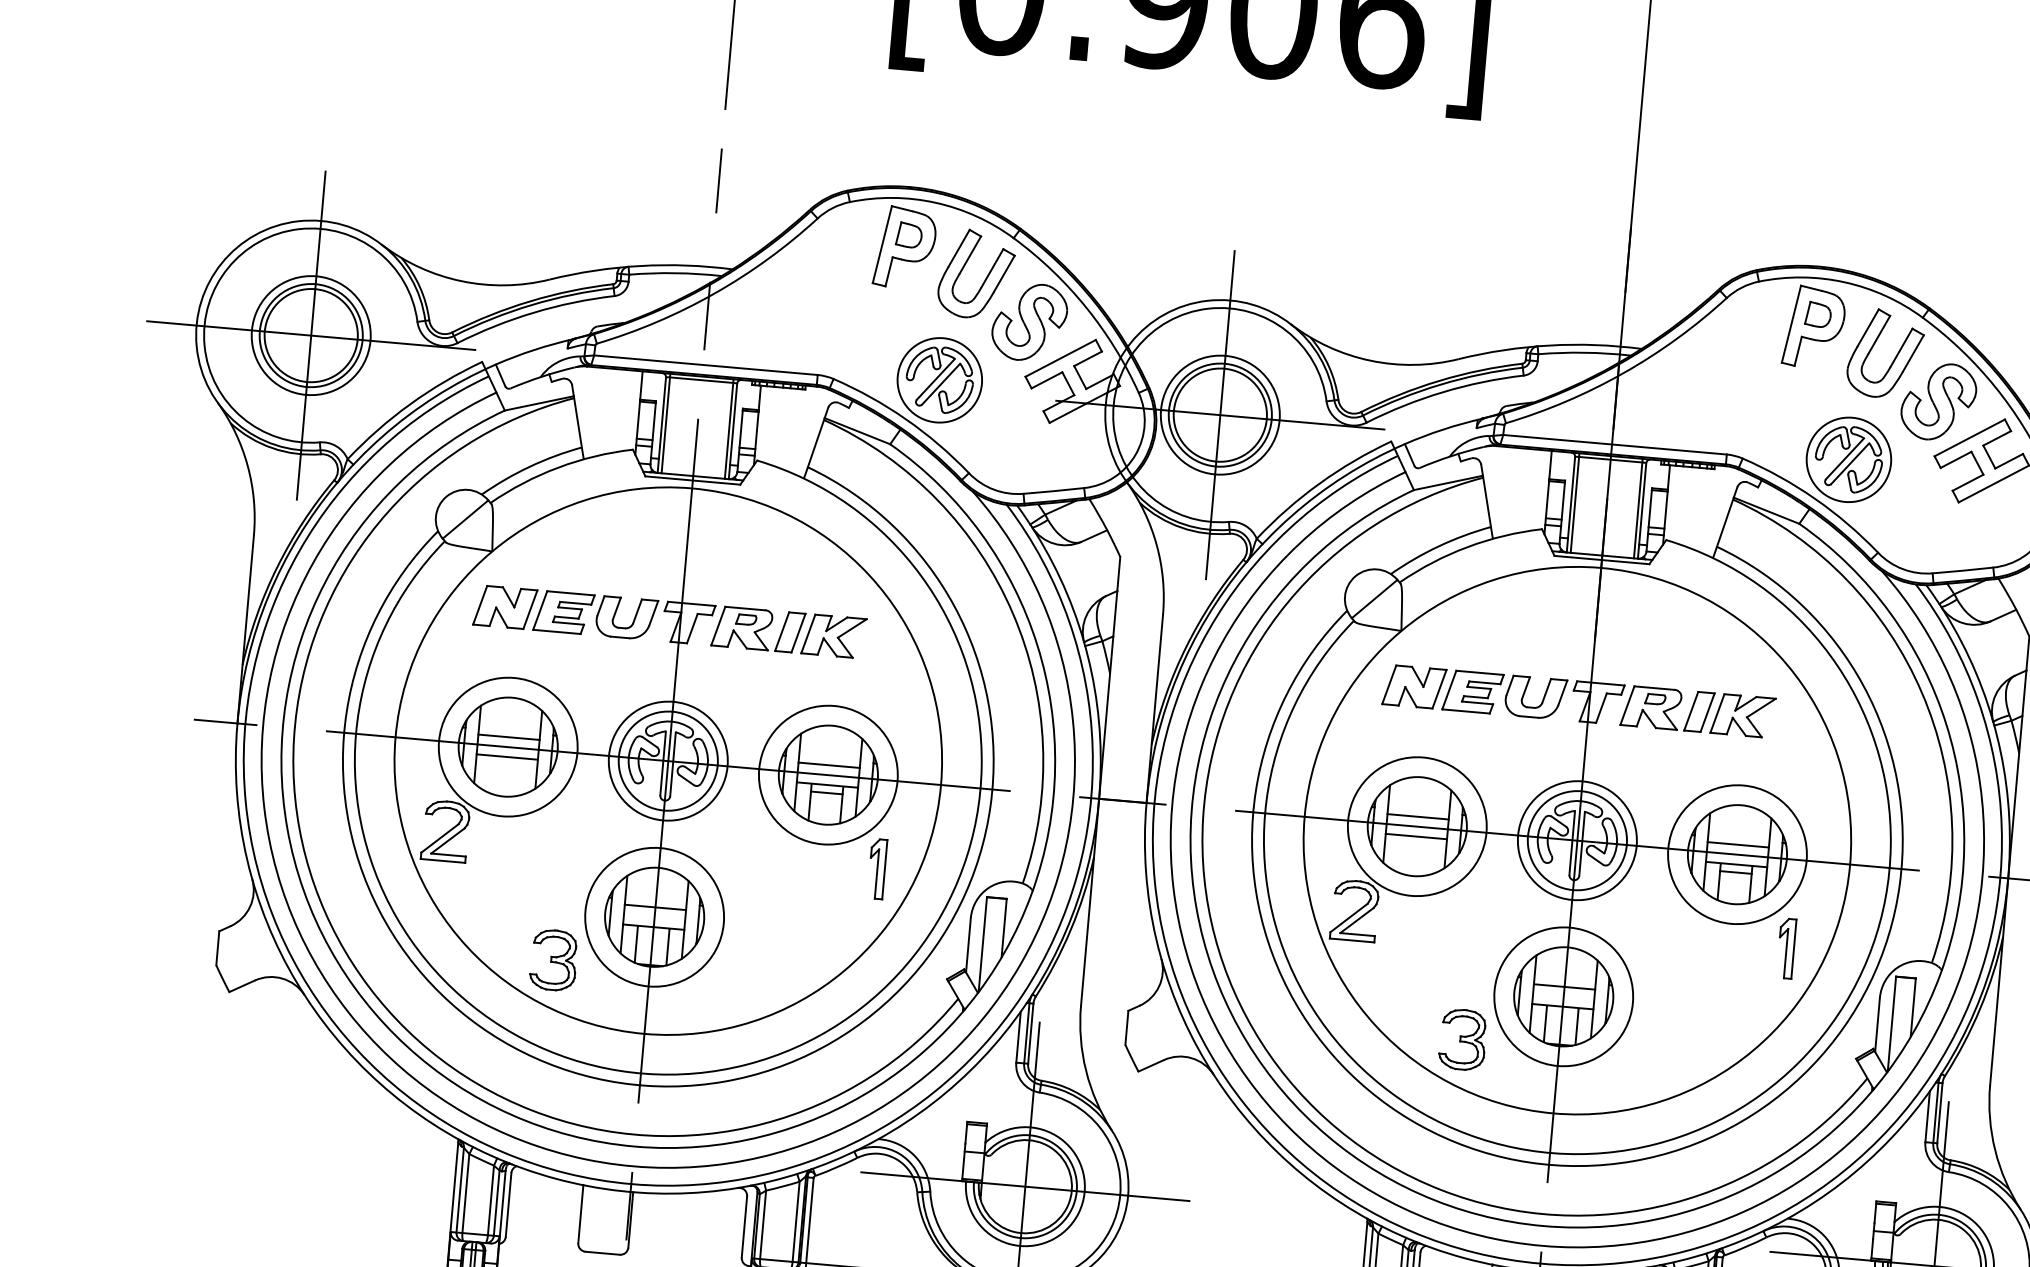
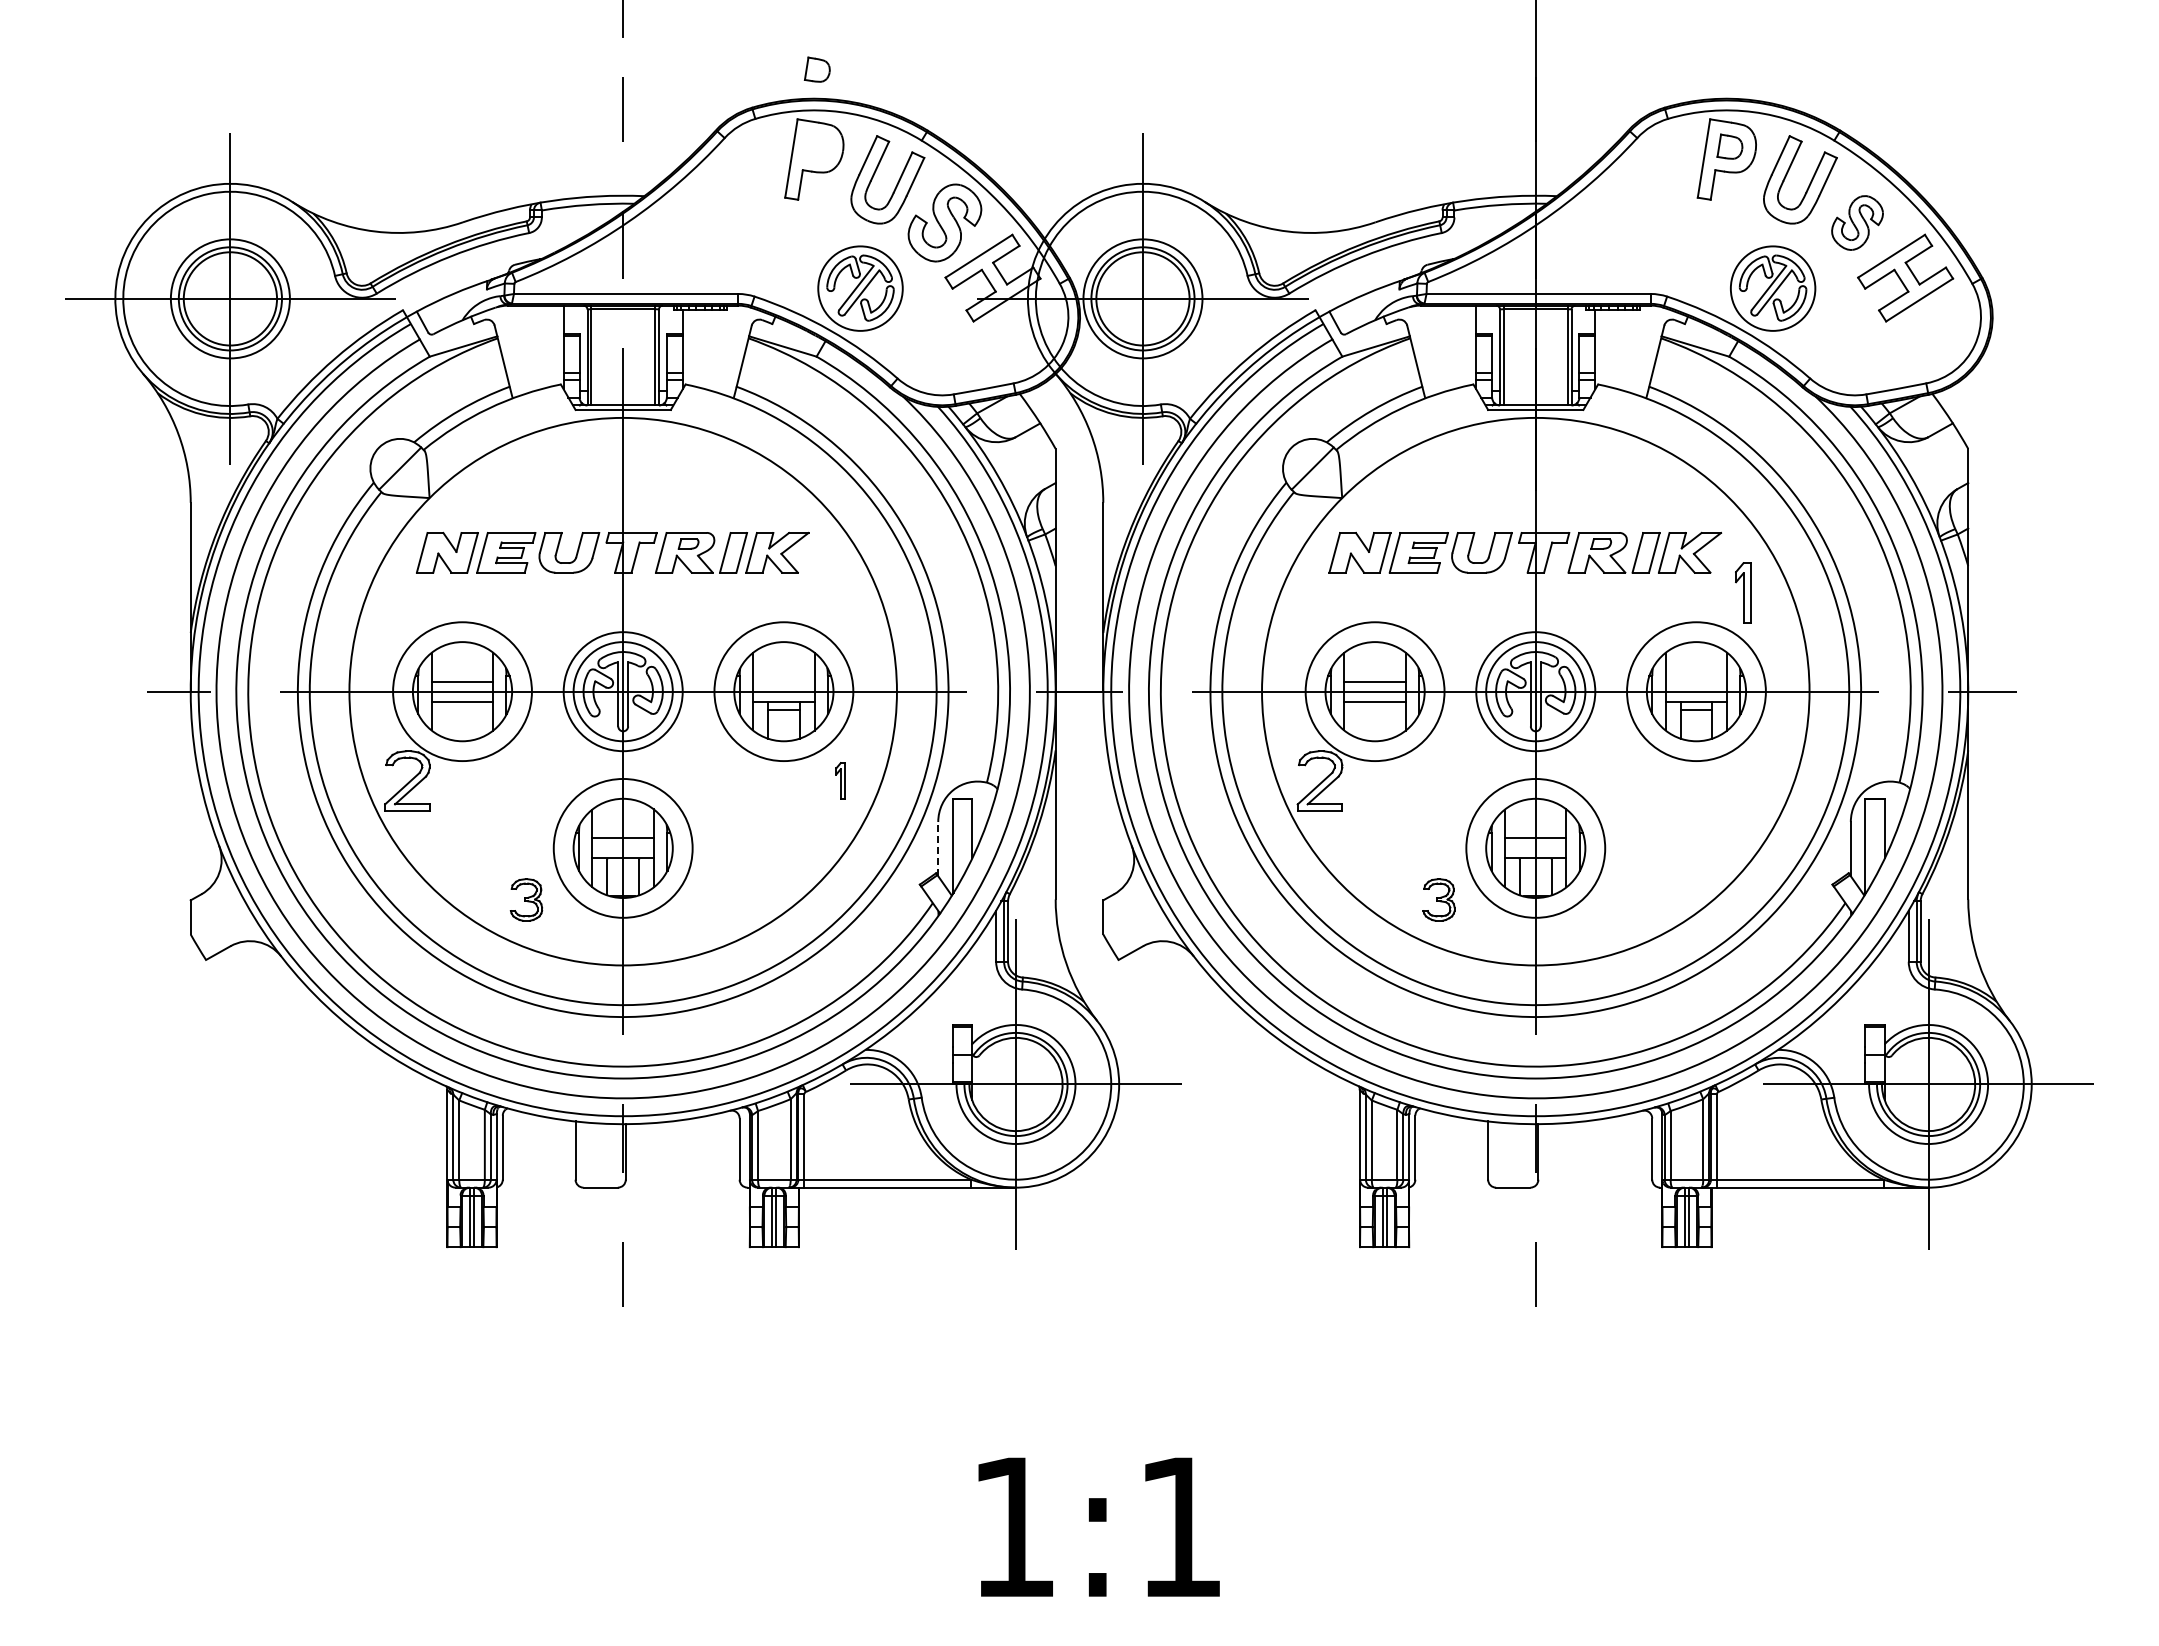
part: (908, 234) -> (816, 69), moved
part: (1938, 401) -> (1857, 222), size x0.7
line: (828, 764) -> (783, 681), removed
line: (1738, 844) -> (1696, 681), removed
part: (877, 868) -> (840, 780), size x0.6
line: (968, 944) -> (938, 848), solid -> dashed
part: (1786, 948) -> (1743, 592), moved
part: (553, 959) -> (526, 899), size x0.7
part: (1462, 1039) -> (1438, 899), size x0.7

